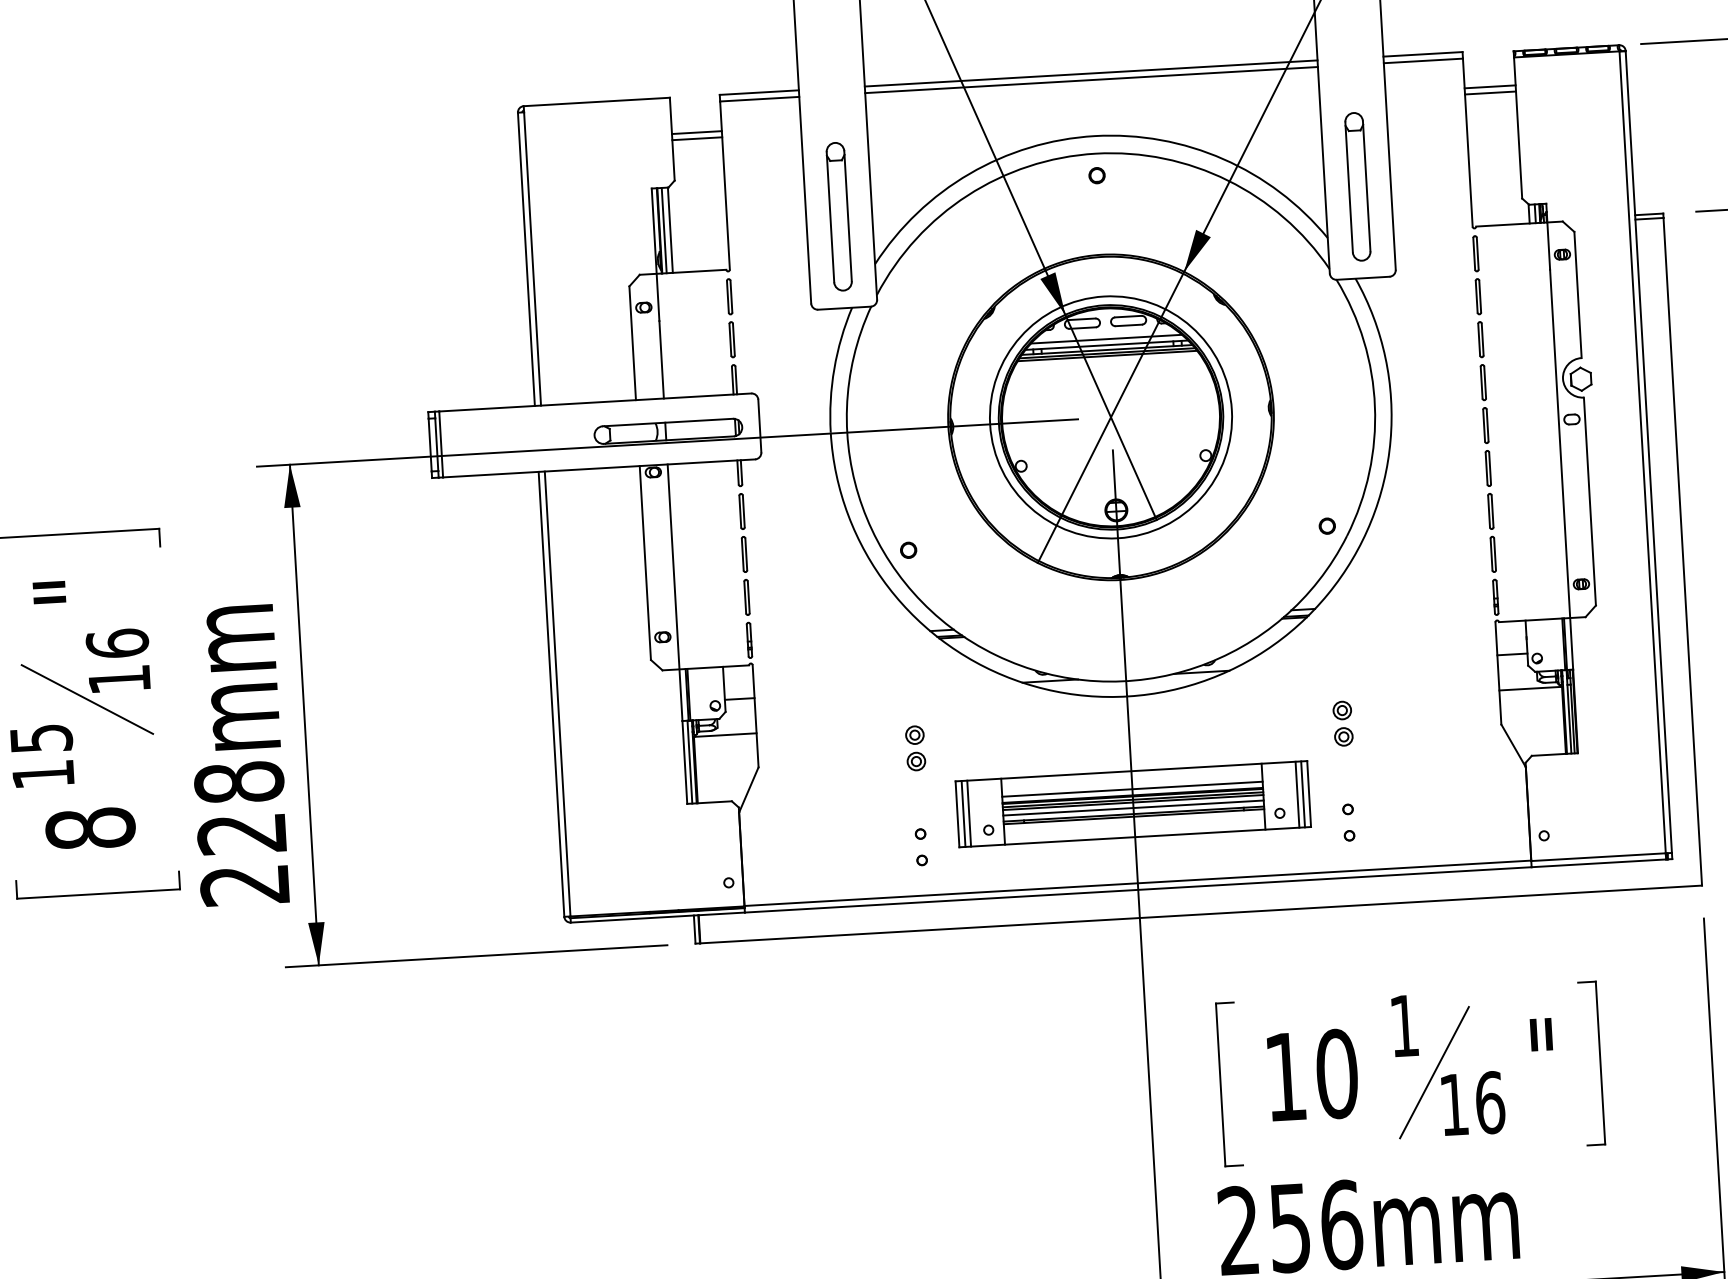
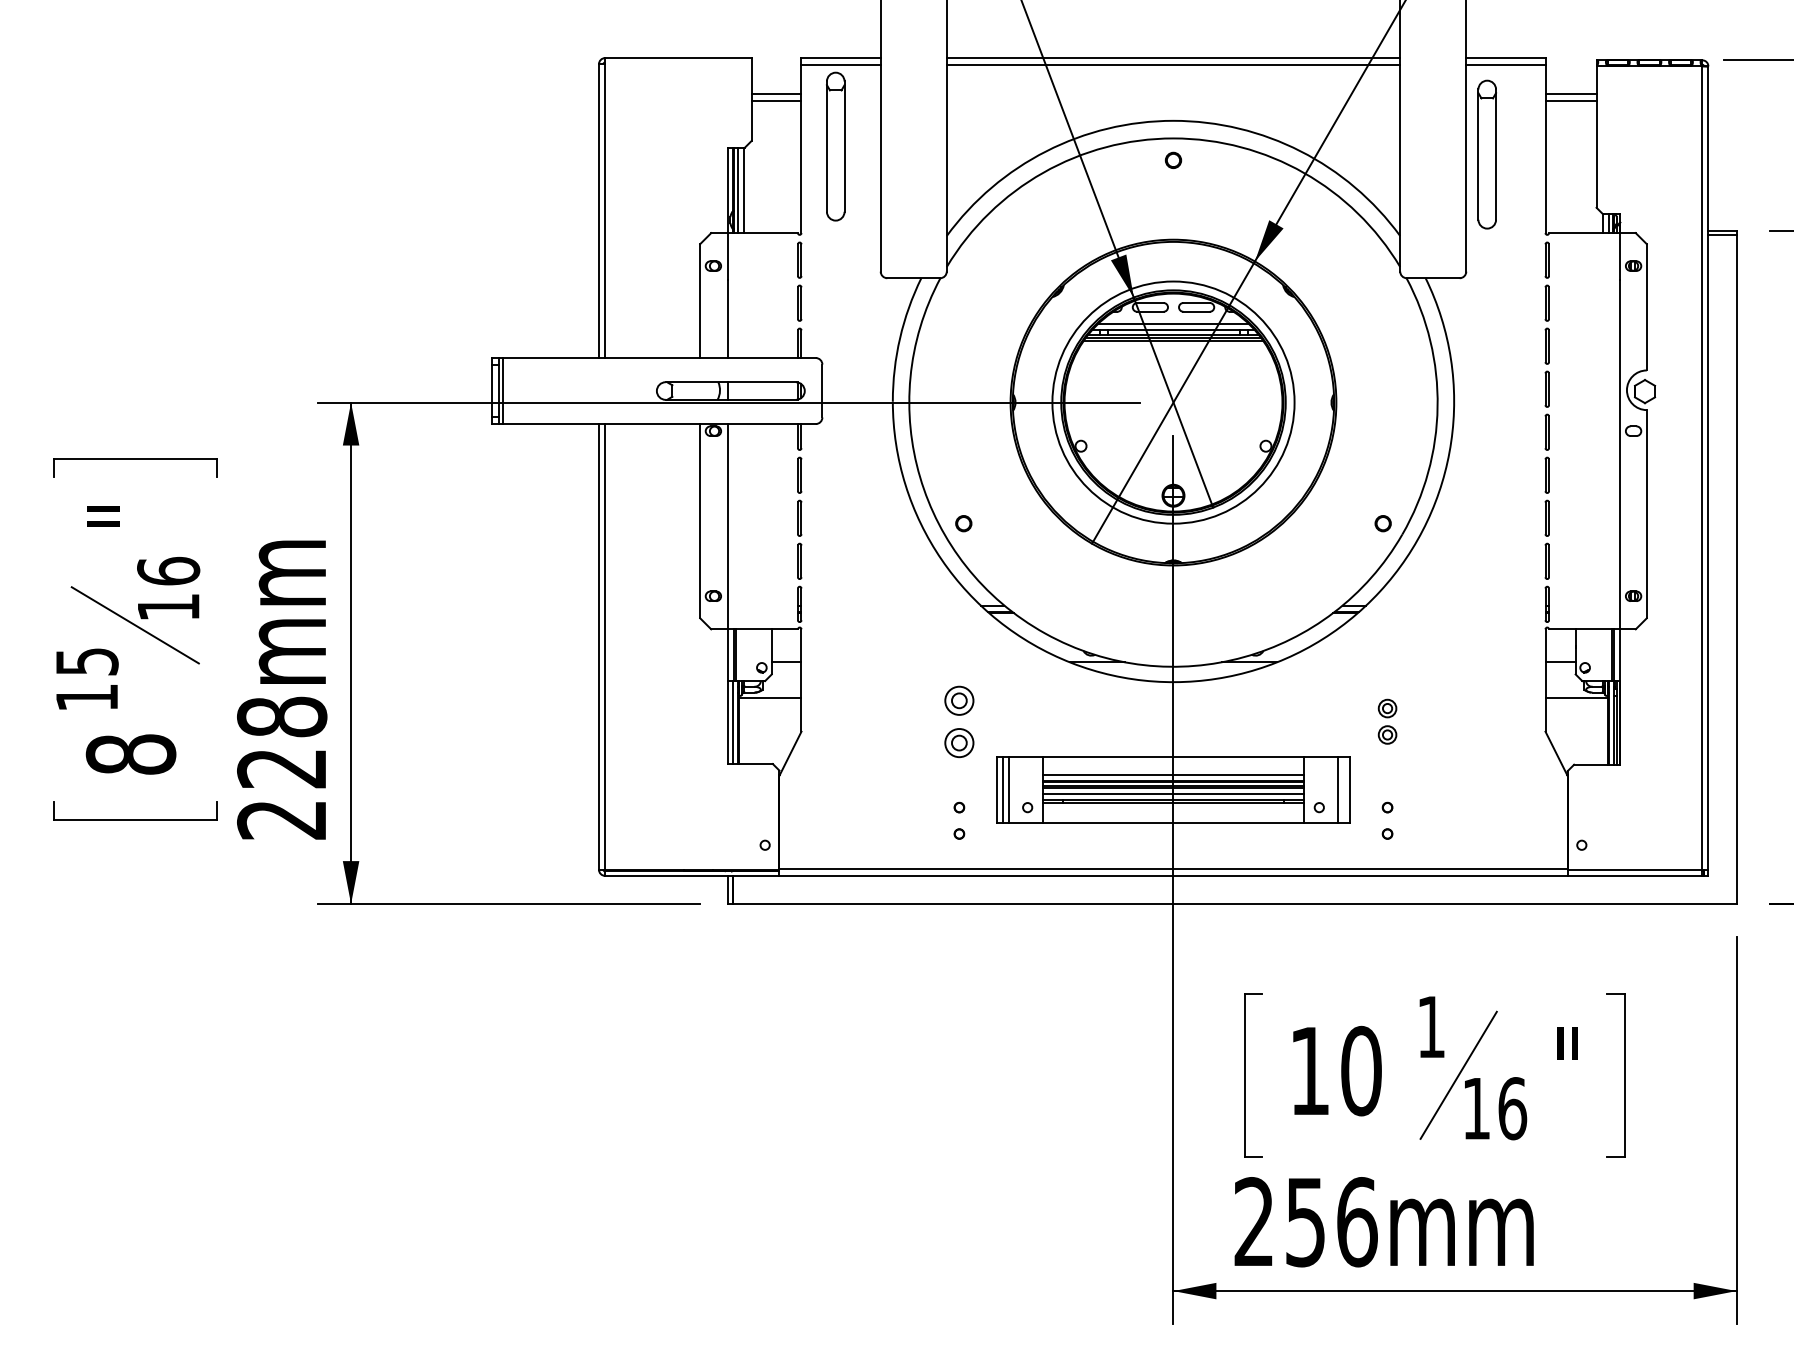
part: (1357, 186) -> (1486, 154), moved
part: (839, 216) -> (835, 146), moved
part: (915, 748) -> (959, 721), size x1.6
line: (1303, 794) -> (1343, 790), removed

